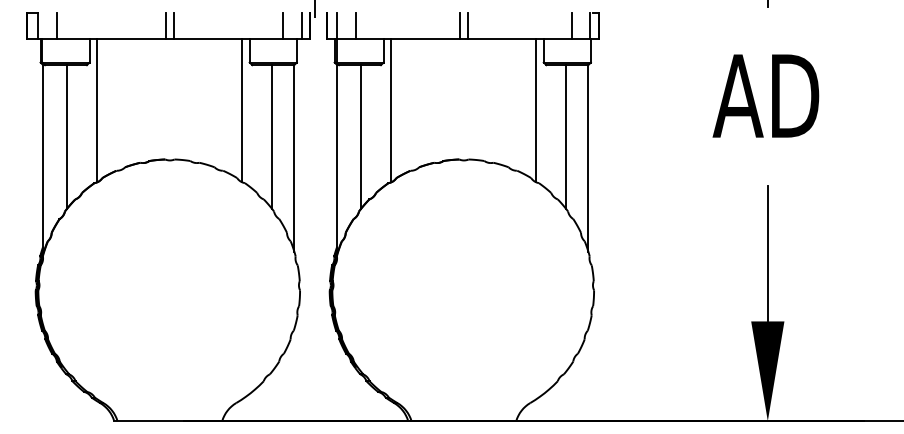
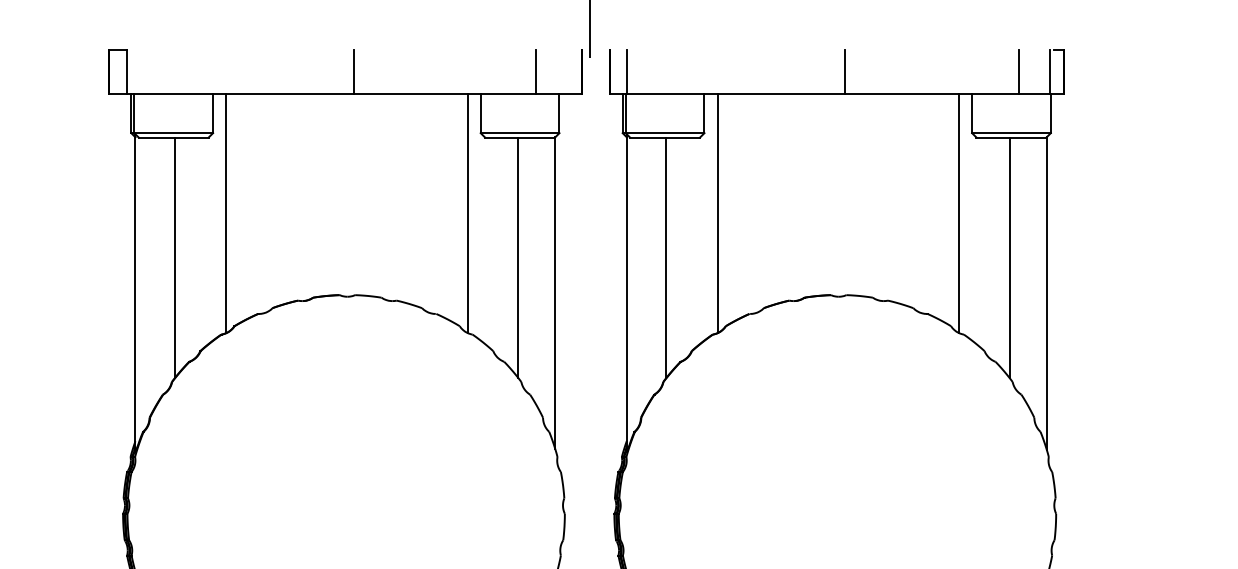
line: (57, 25) -> (159, 71), removed
line: (166, 25) -> (341, 71), removed
line: (301, 25) -> (567, 71), removed
line: (356, 25) -> (659, 71), removed
line: (460, 25) -> (832, 71), removed

